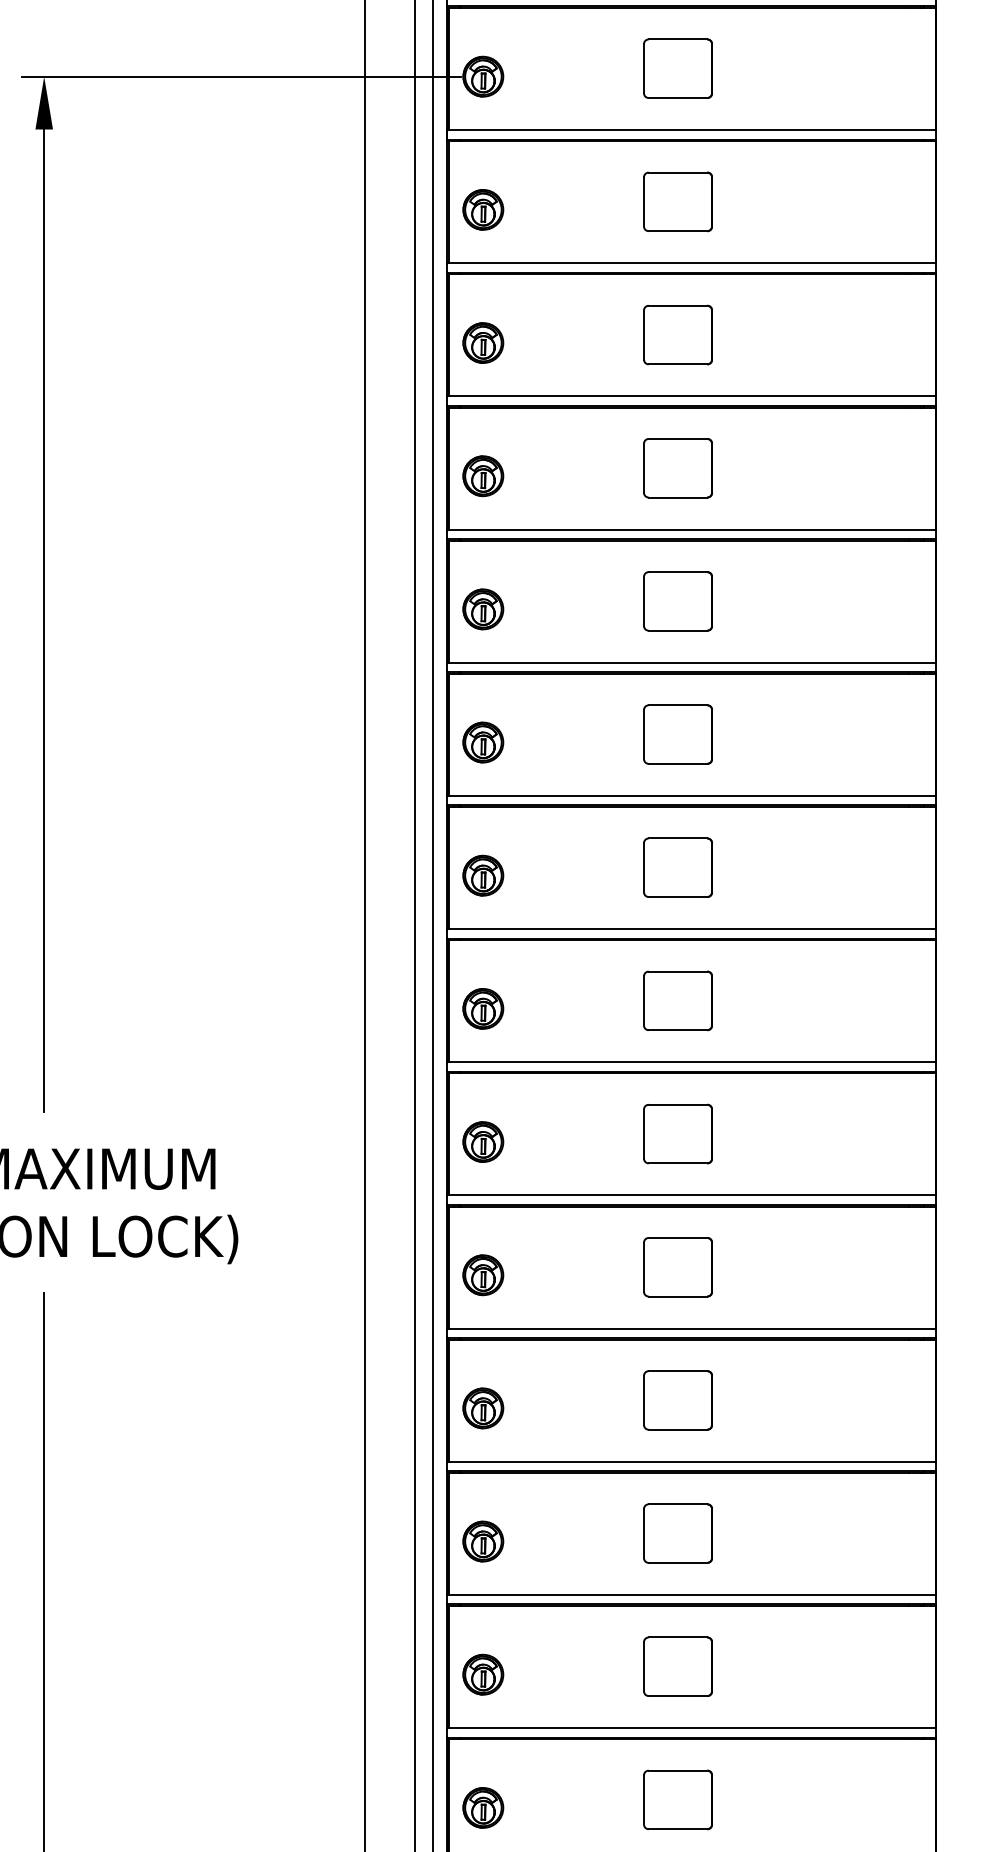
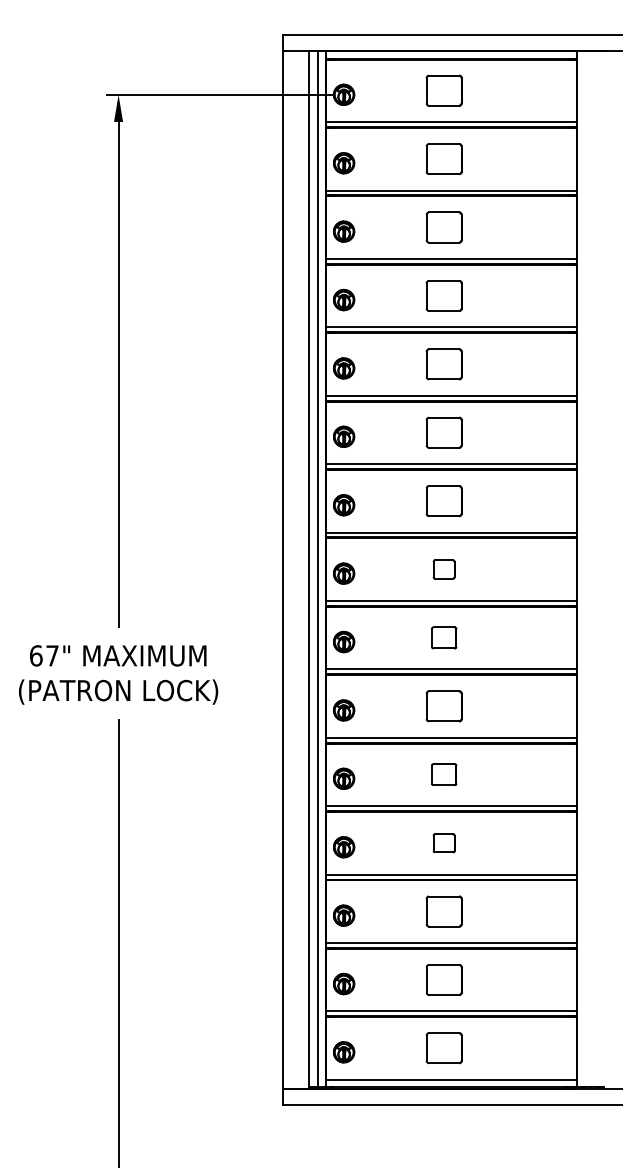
part: (676, 1000) -> (443, 569), size x0.6
part: (676, 1133) -> (443, 637), size x0.7
part: (676, 1399) -> (443, 774), size x0.7
part: (676, 1534) -> (443, 843), size x0.6

